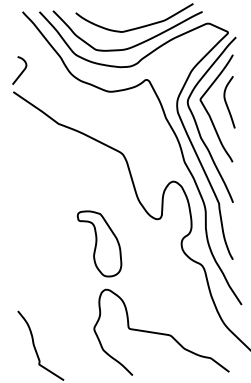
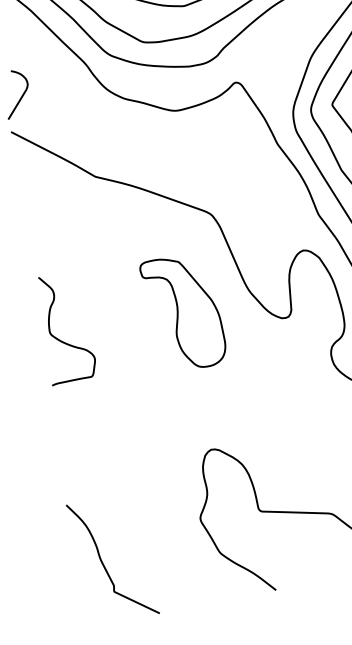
curve: (26, 214) -> (60, 338), added
part: (99, 243) -> (183, 312), moved

